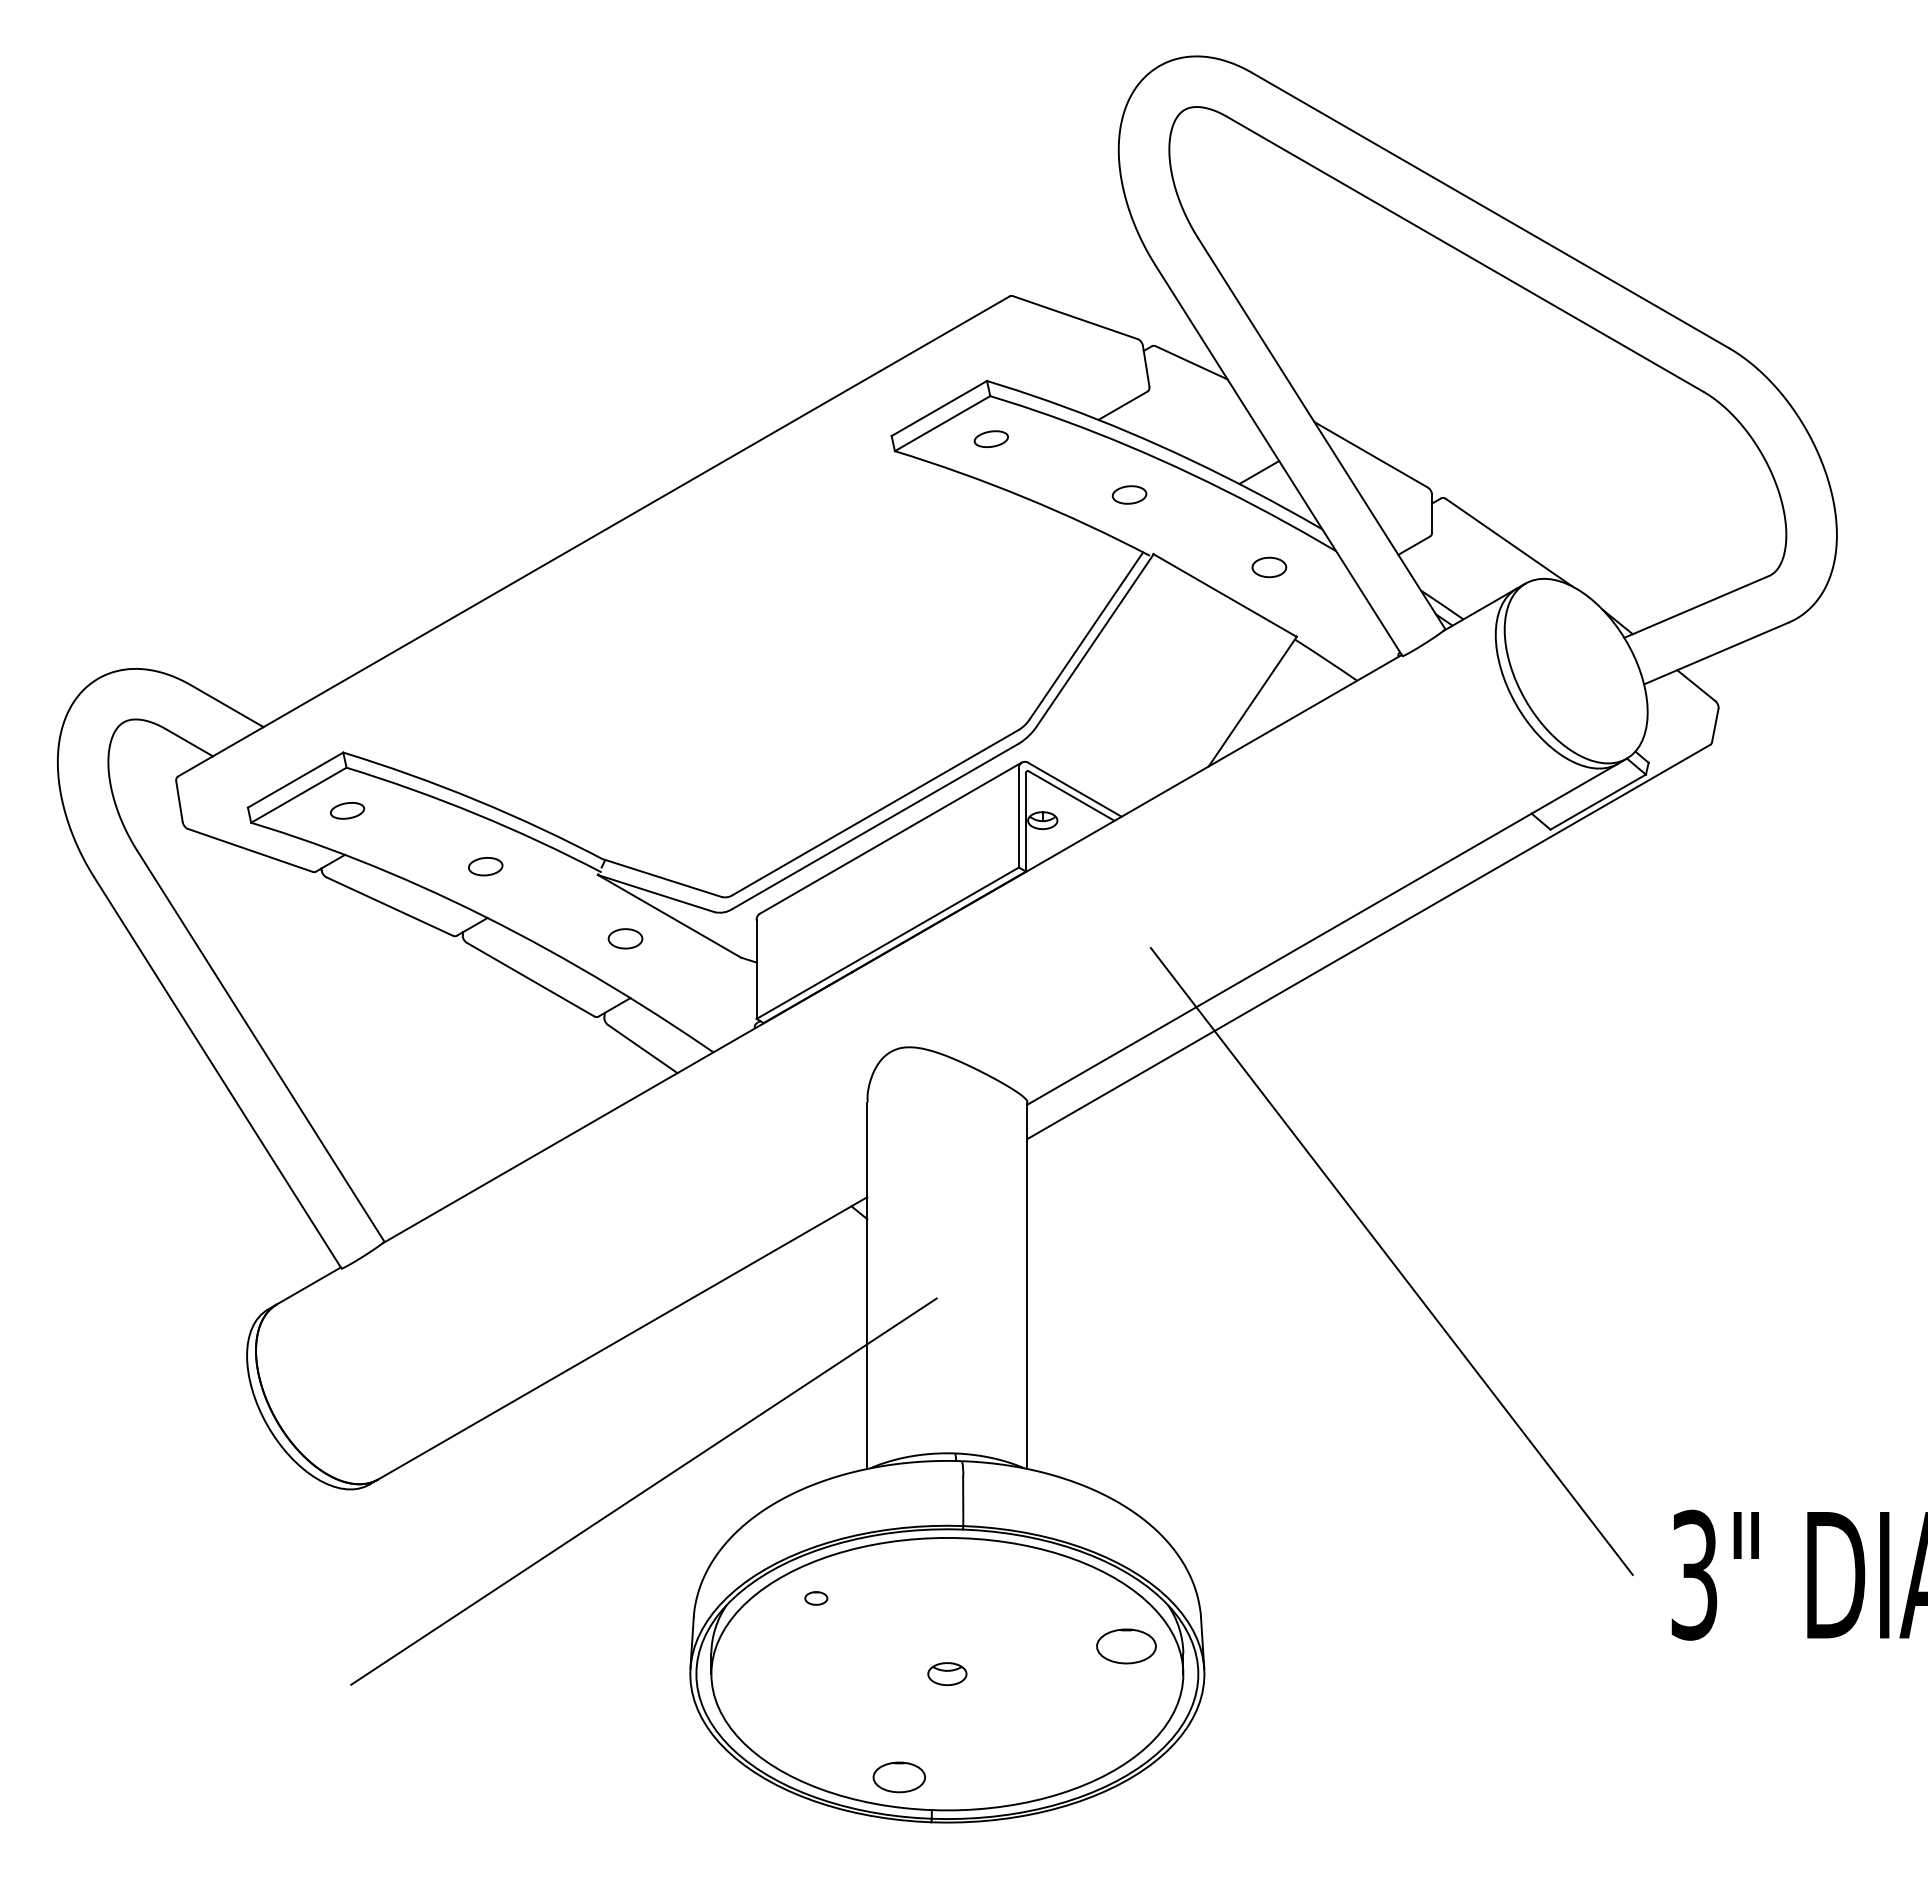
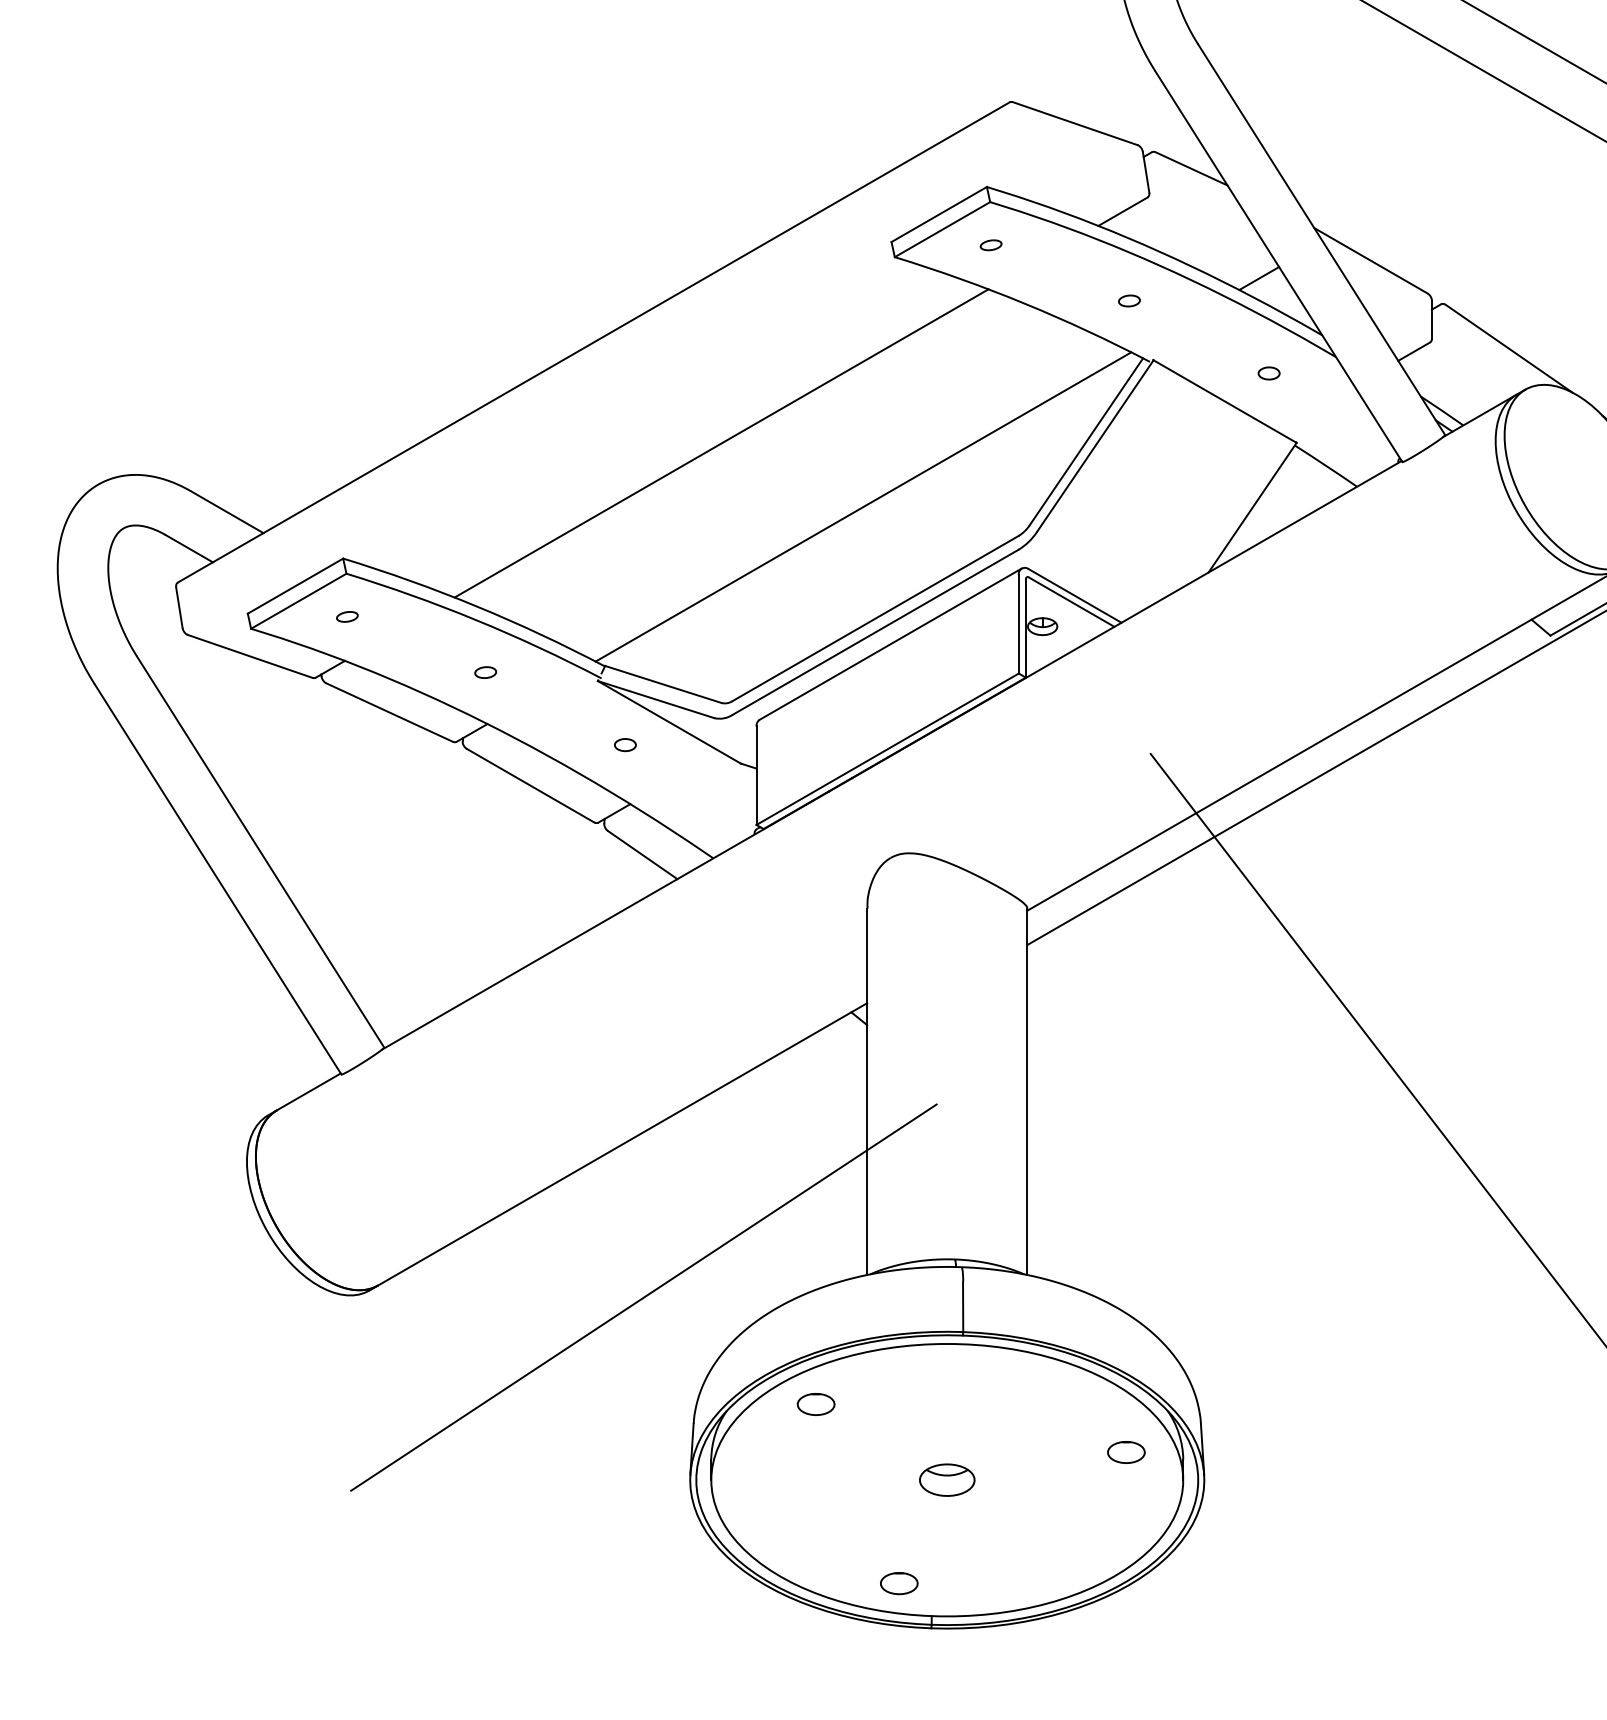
part: (990, 439) -> (990, 245), size x0.62
part: (1129, 494) -> (1129, 300), size x0.62
part: (1268, 567) -> (1268, 373), size x0.62
line: (721, 637) -> (721, 443), added
line: (863, 700) -> (863, 506), added
part: (347, 810) -> (347, 616), size x0.62
part: (485, 866) -> (485, 672), size x0.62
part: (625, 939) -> (625, 745), size x0.62
part: (816, 1598) -> (816, 1404), size x1.67
part: (1126, 1646) -> (1126, 1452), size x0.62
part: (947, 1673) -> (947, 1479), size x1.43
part: (899, 1777) -> (899, 1583), size x0.71

